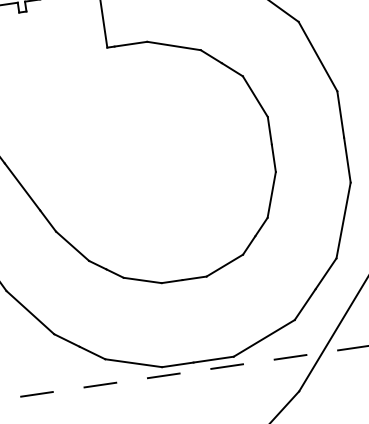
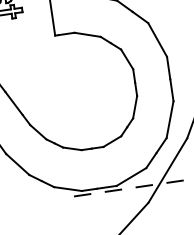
line: (99, 384) -> (51, 199), removed
line: (35, 394) -> (20, 204), removed

